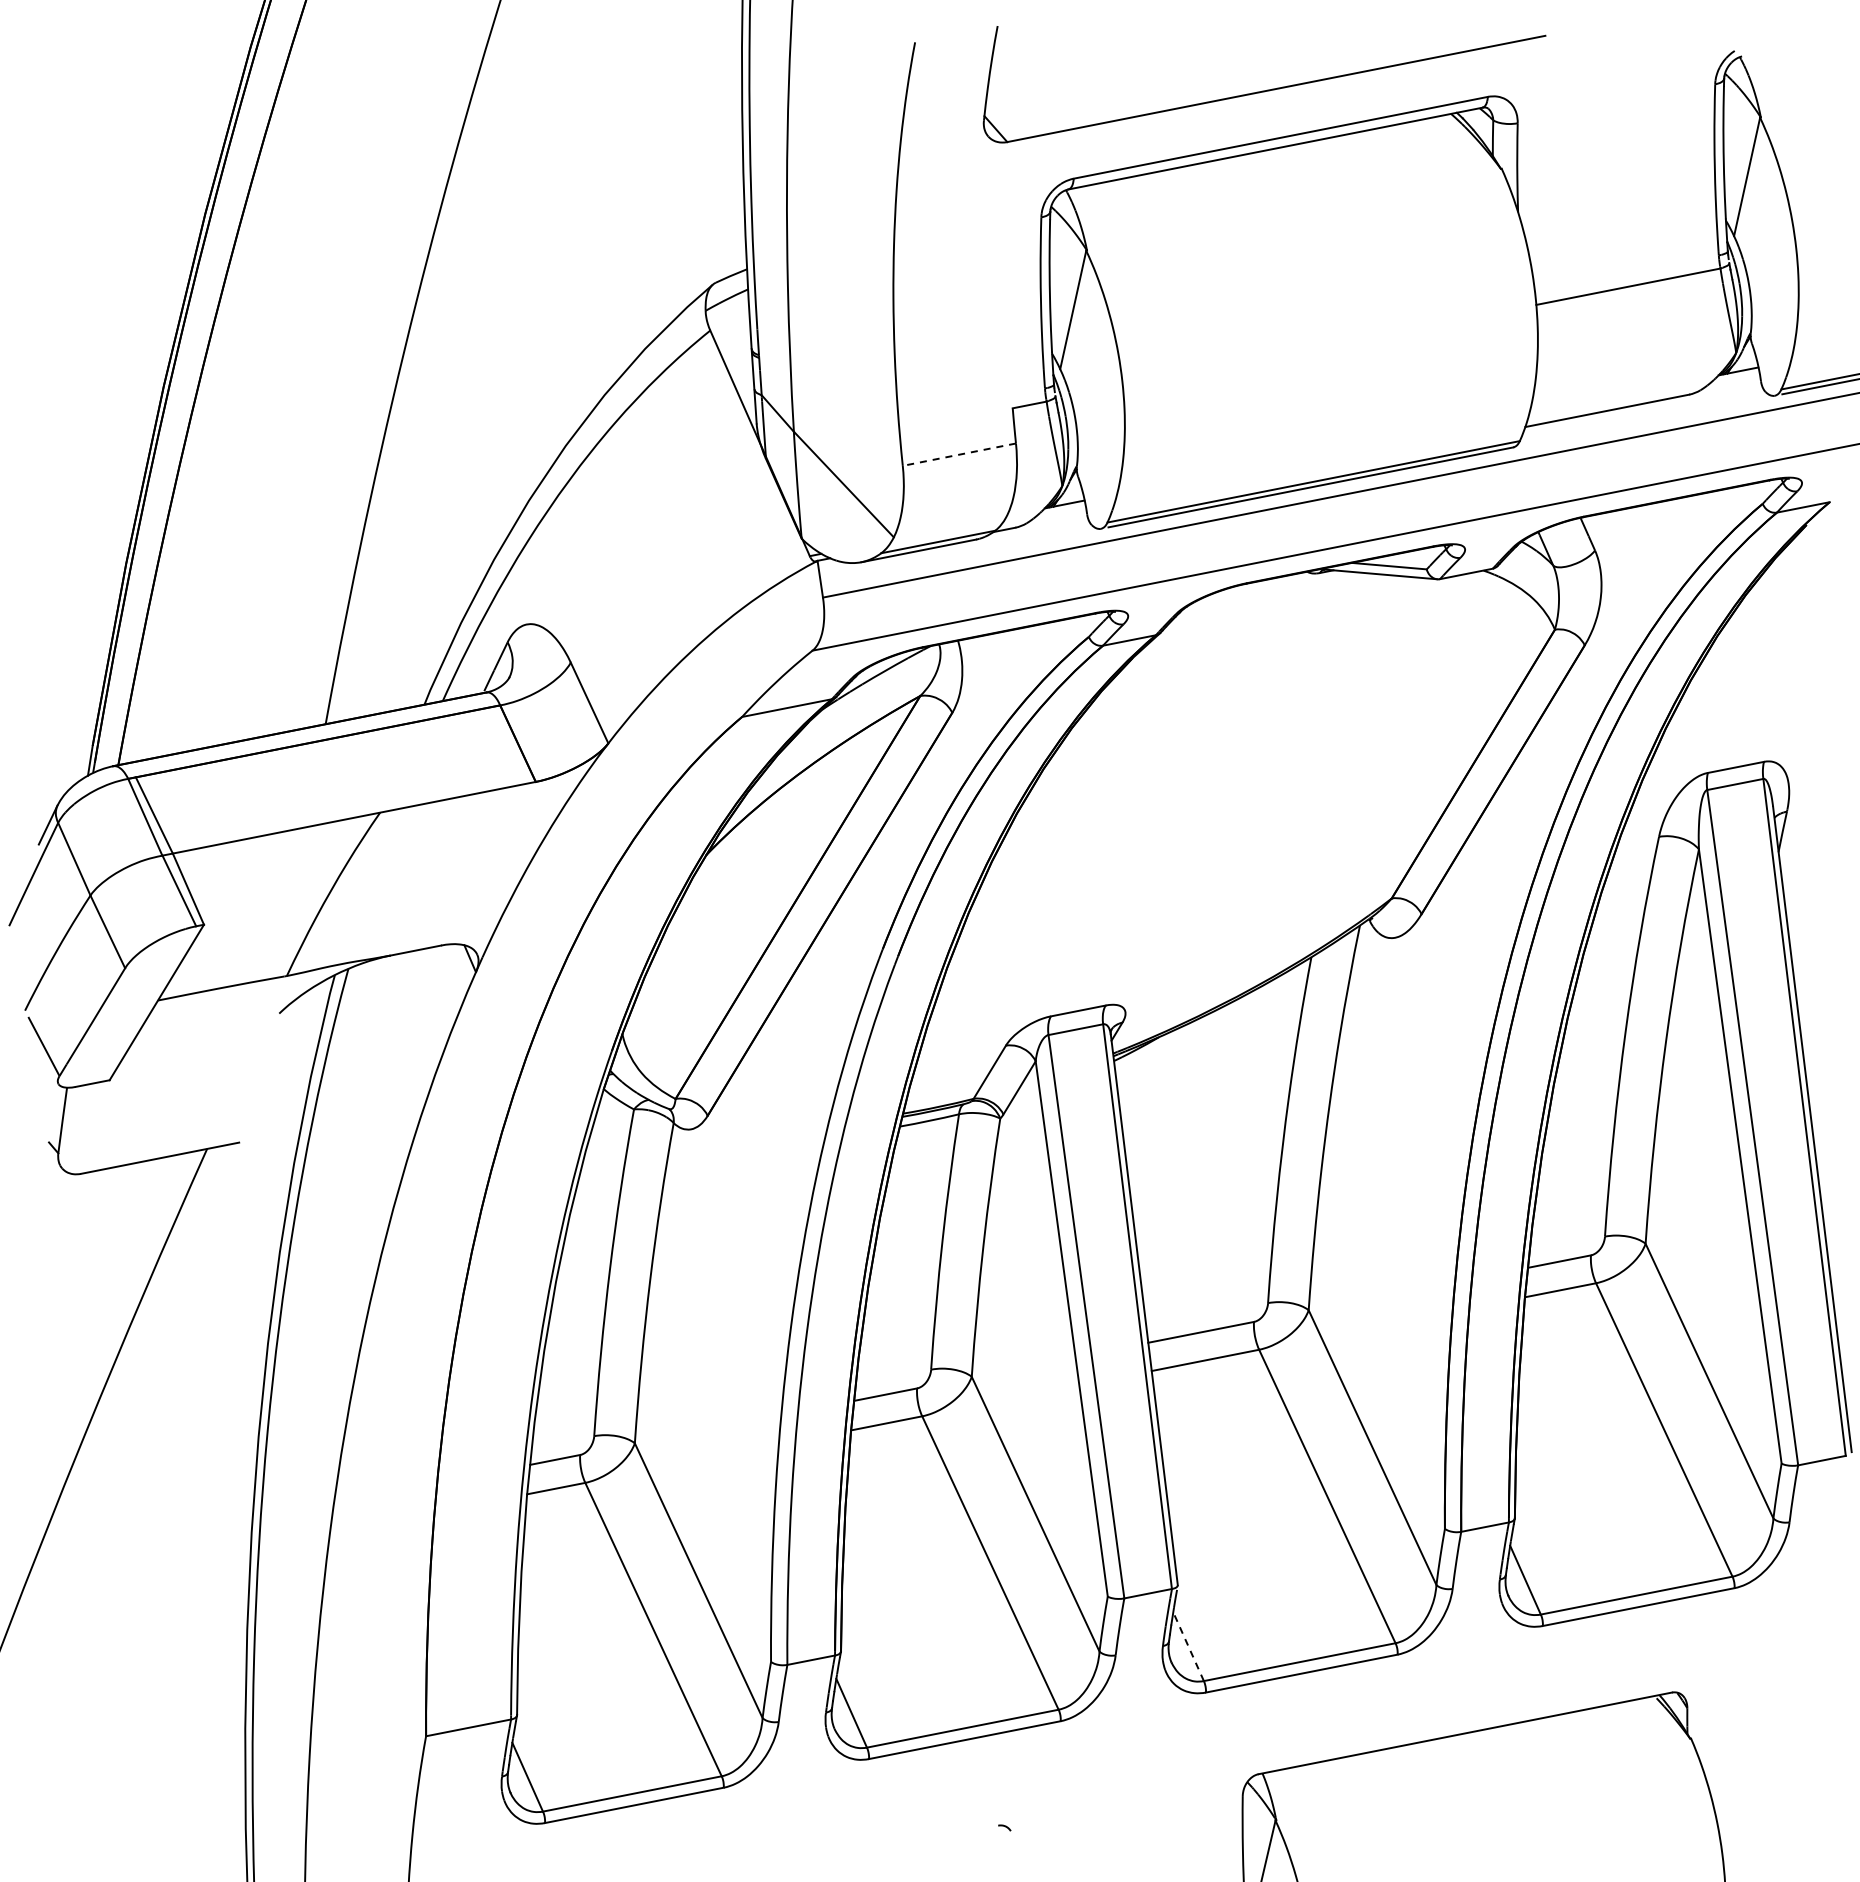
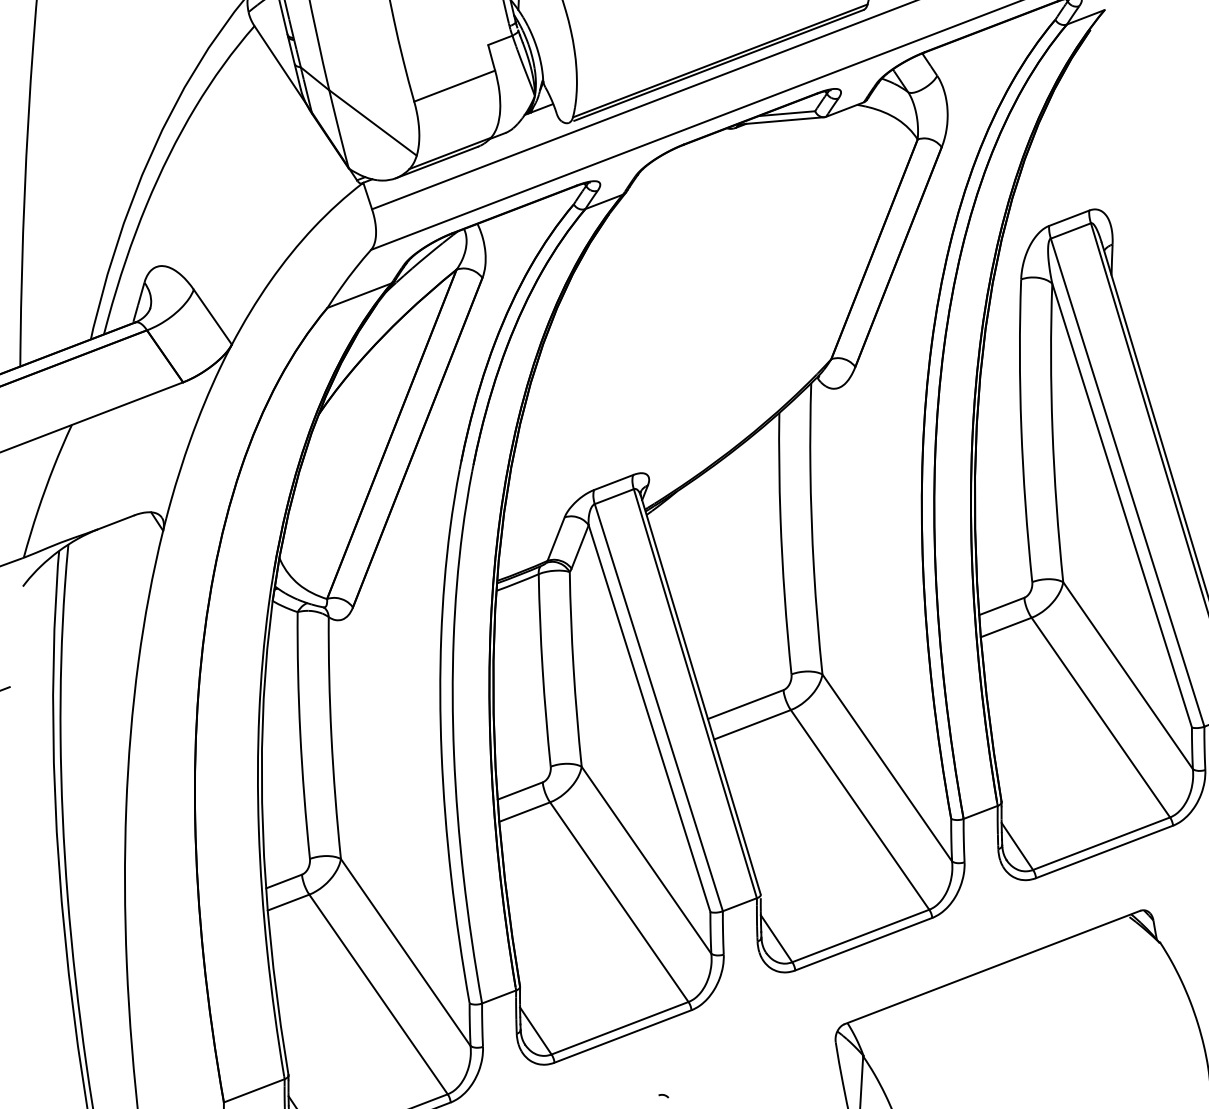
line: (959, 454) -> (454, 85), dashed -> solid
line: (1188, 1646) -> (776, 938), dashed -> solid

